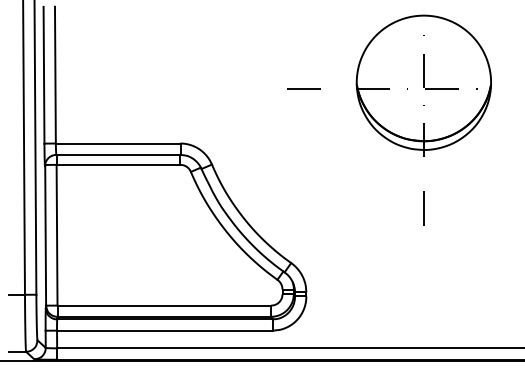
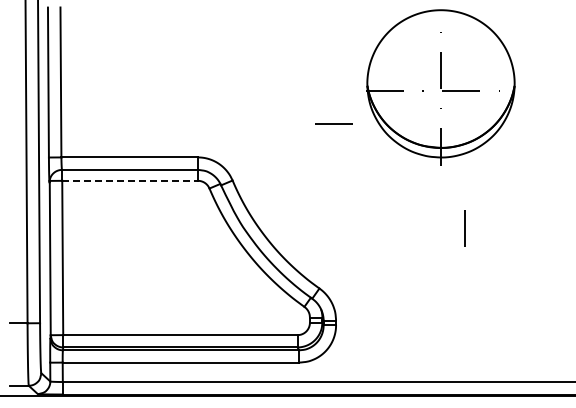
part: (423, 86) -> (440, 87), moved
line: (303, 88) -> (333, 123), moved
line: (118, 164) -> (130, 180), solid -> dashed

